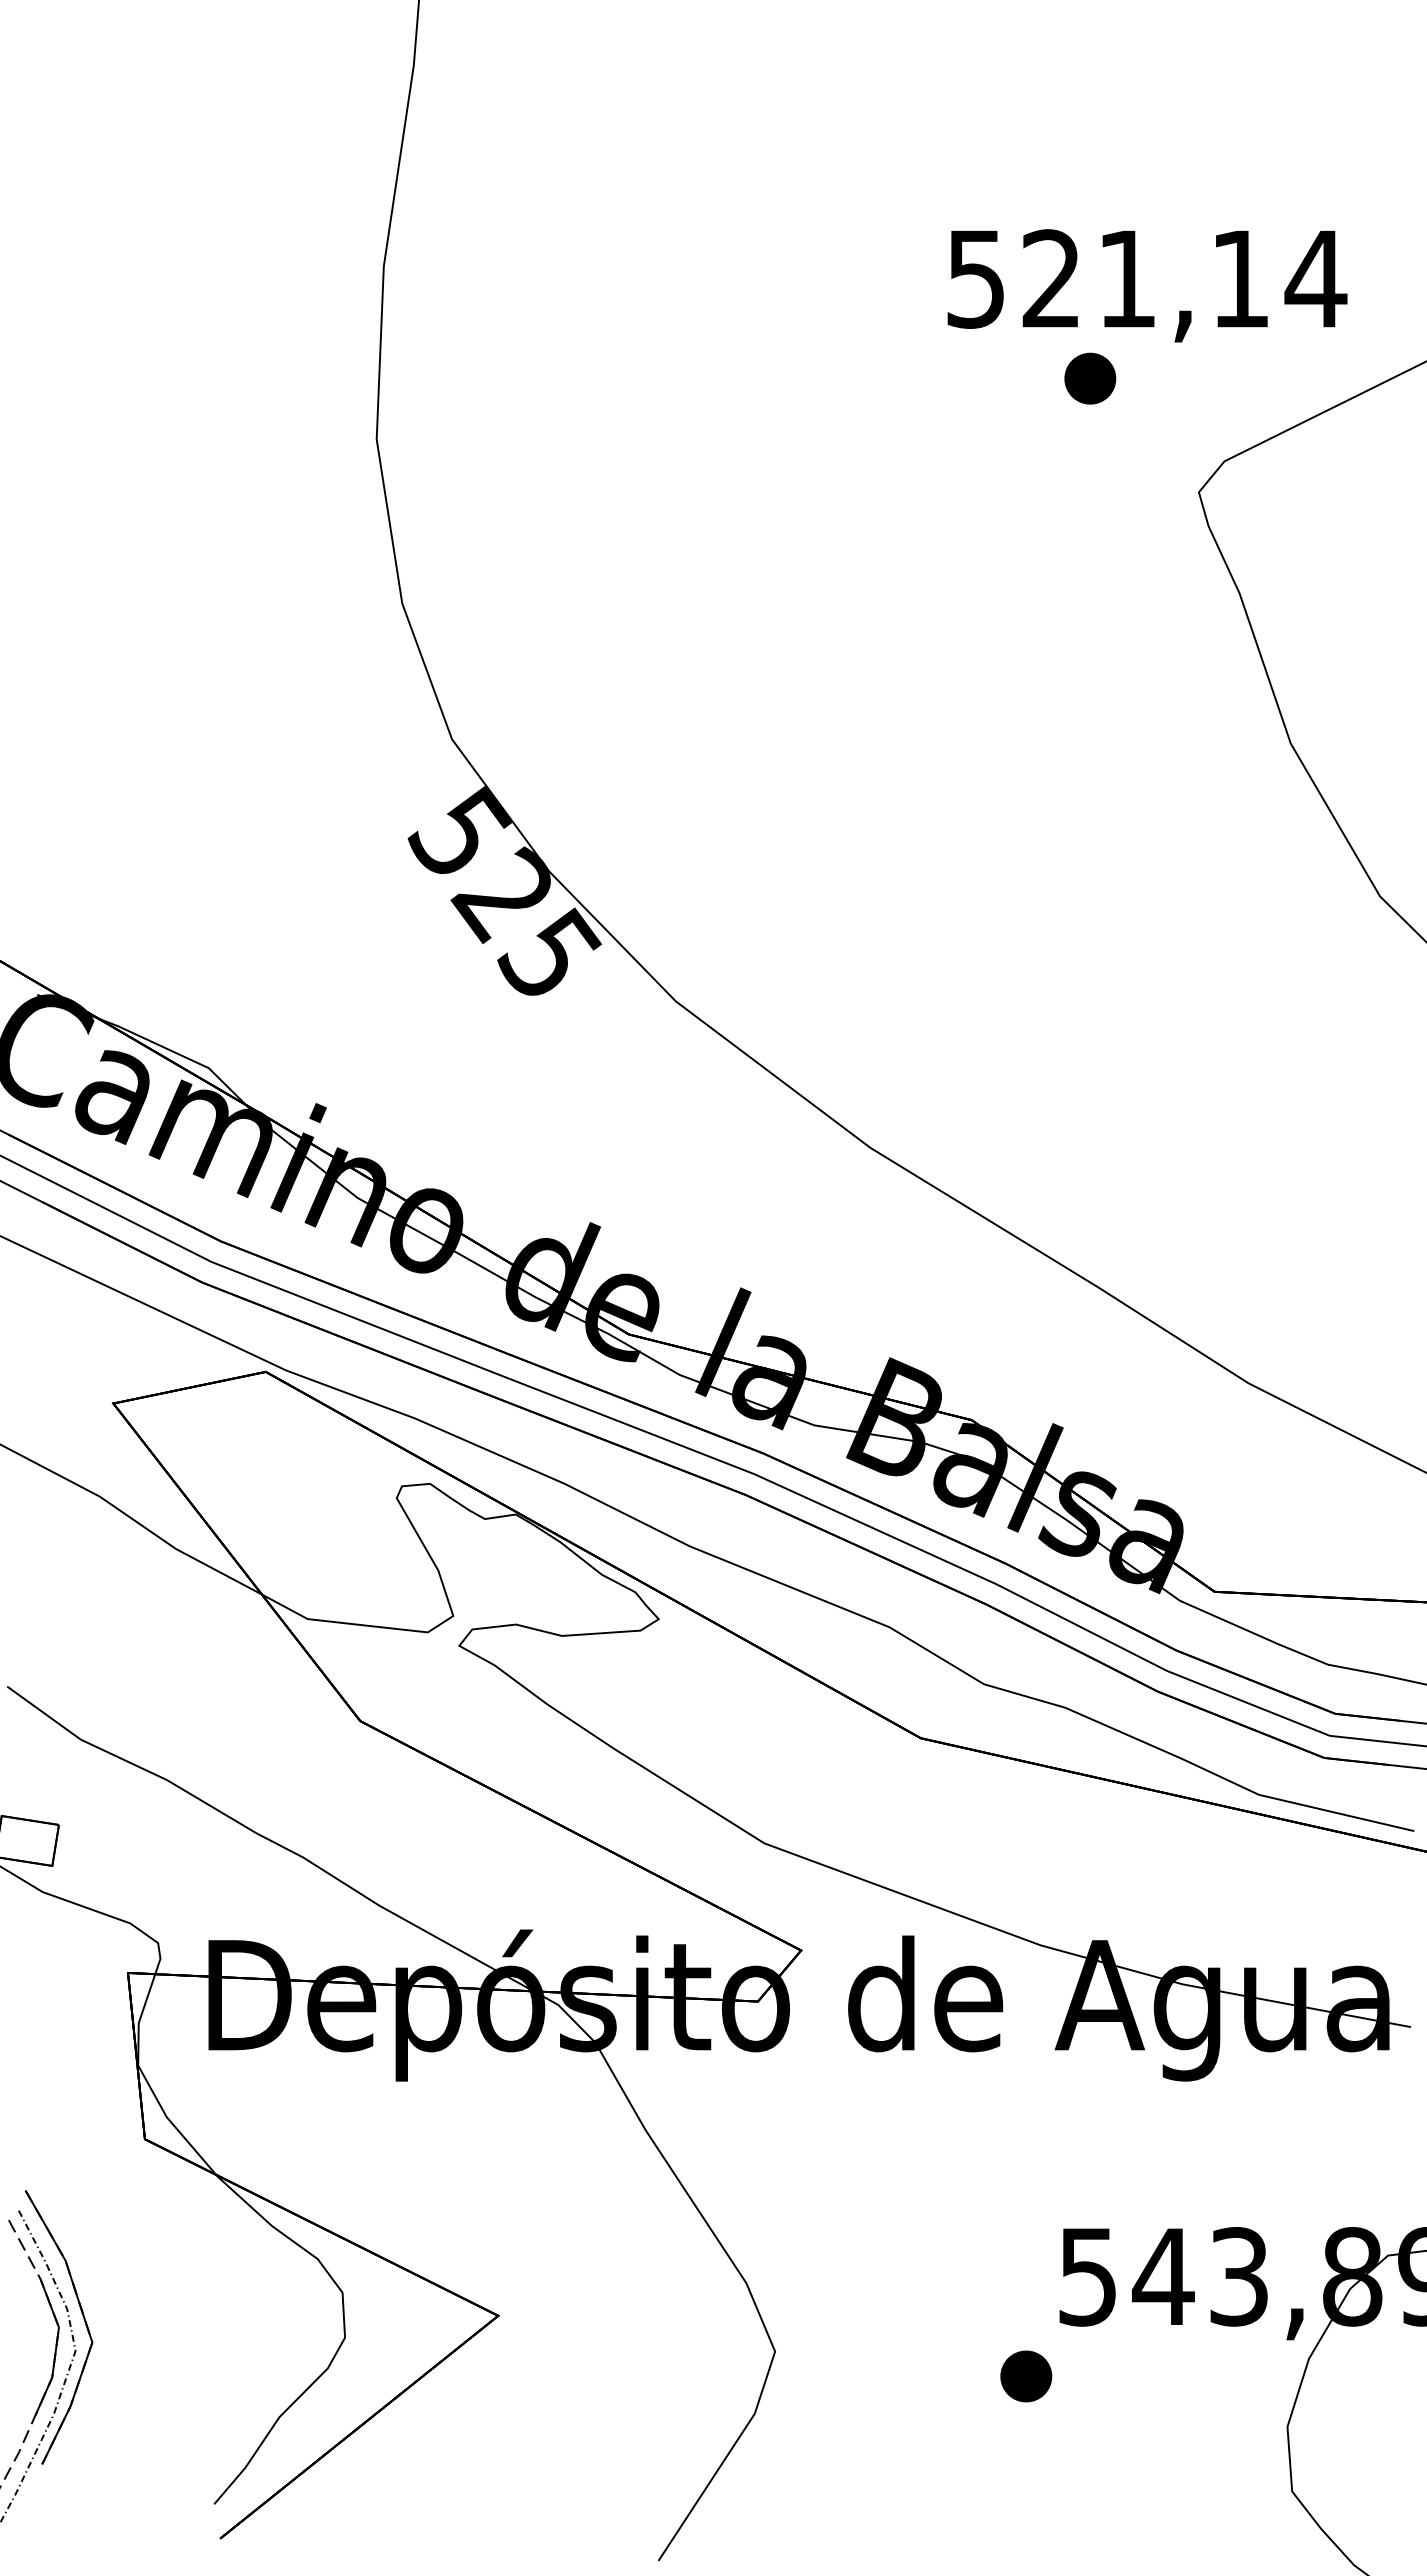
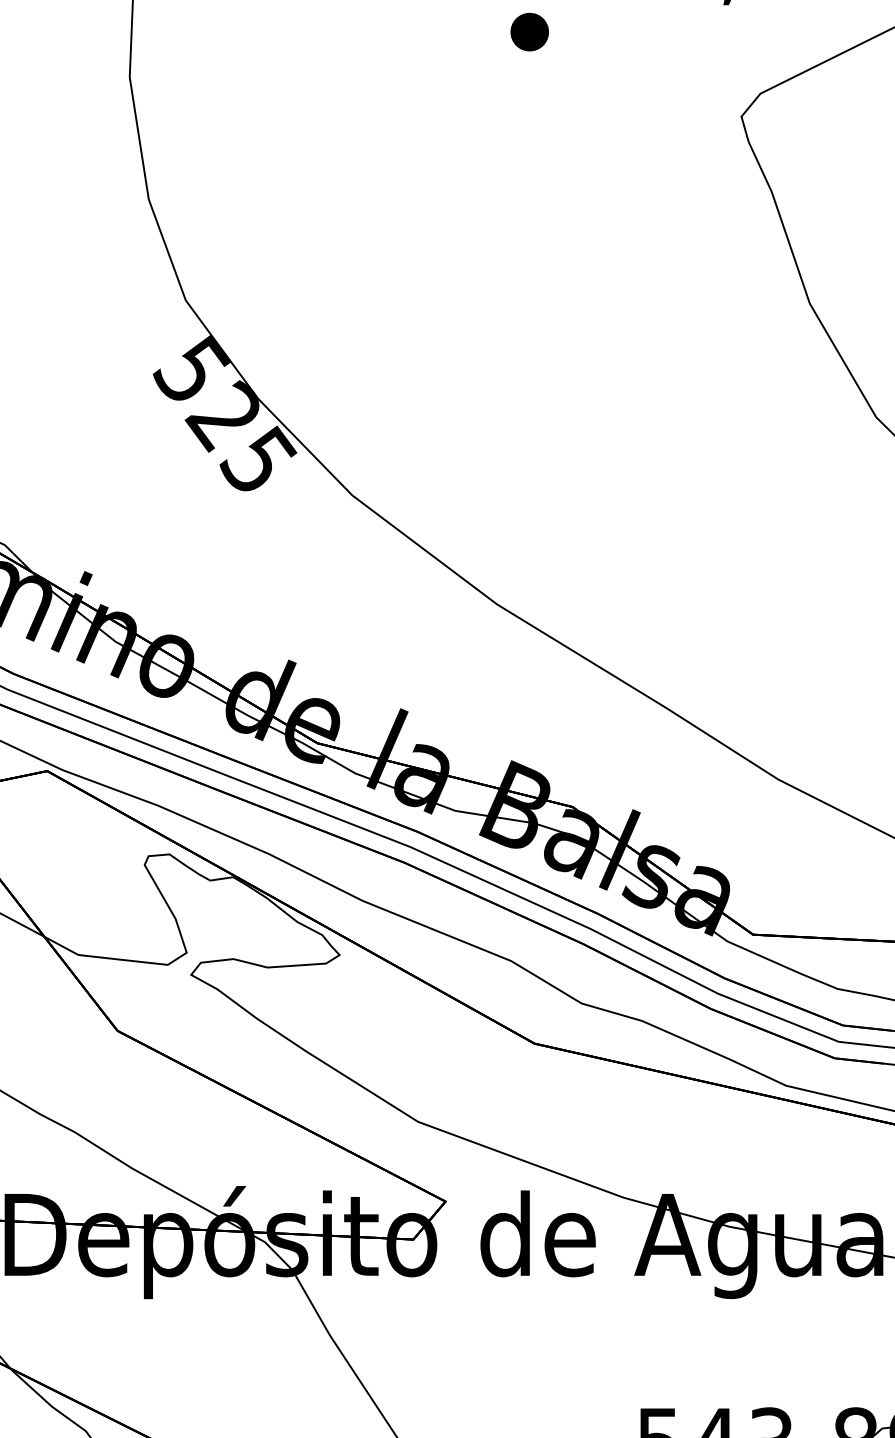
part: (1090, 378) -> (529, 32), moved

